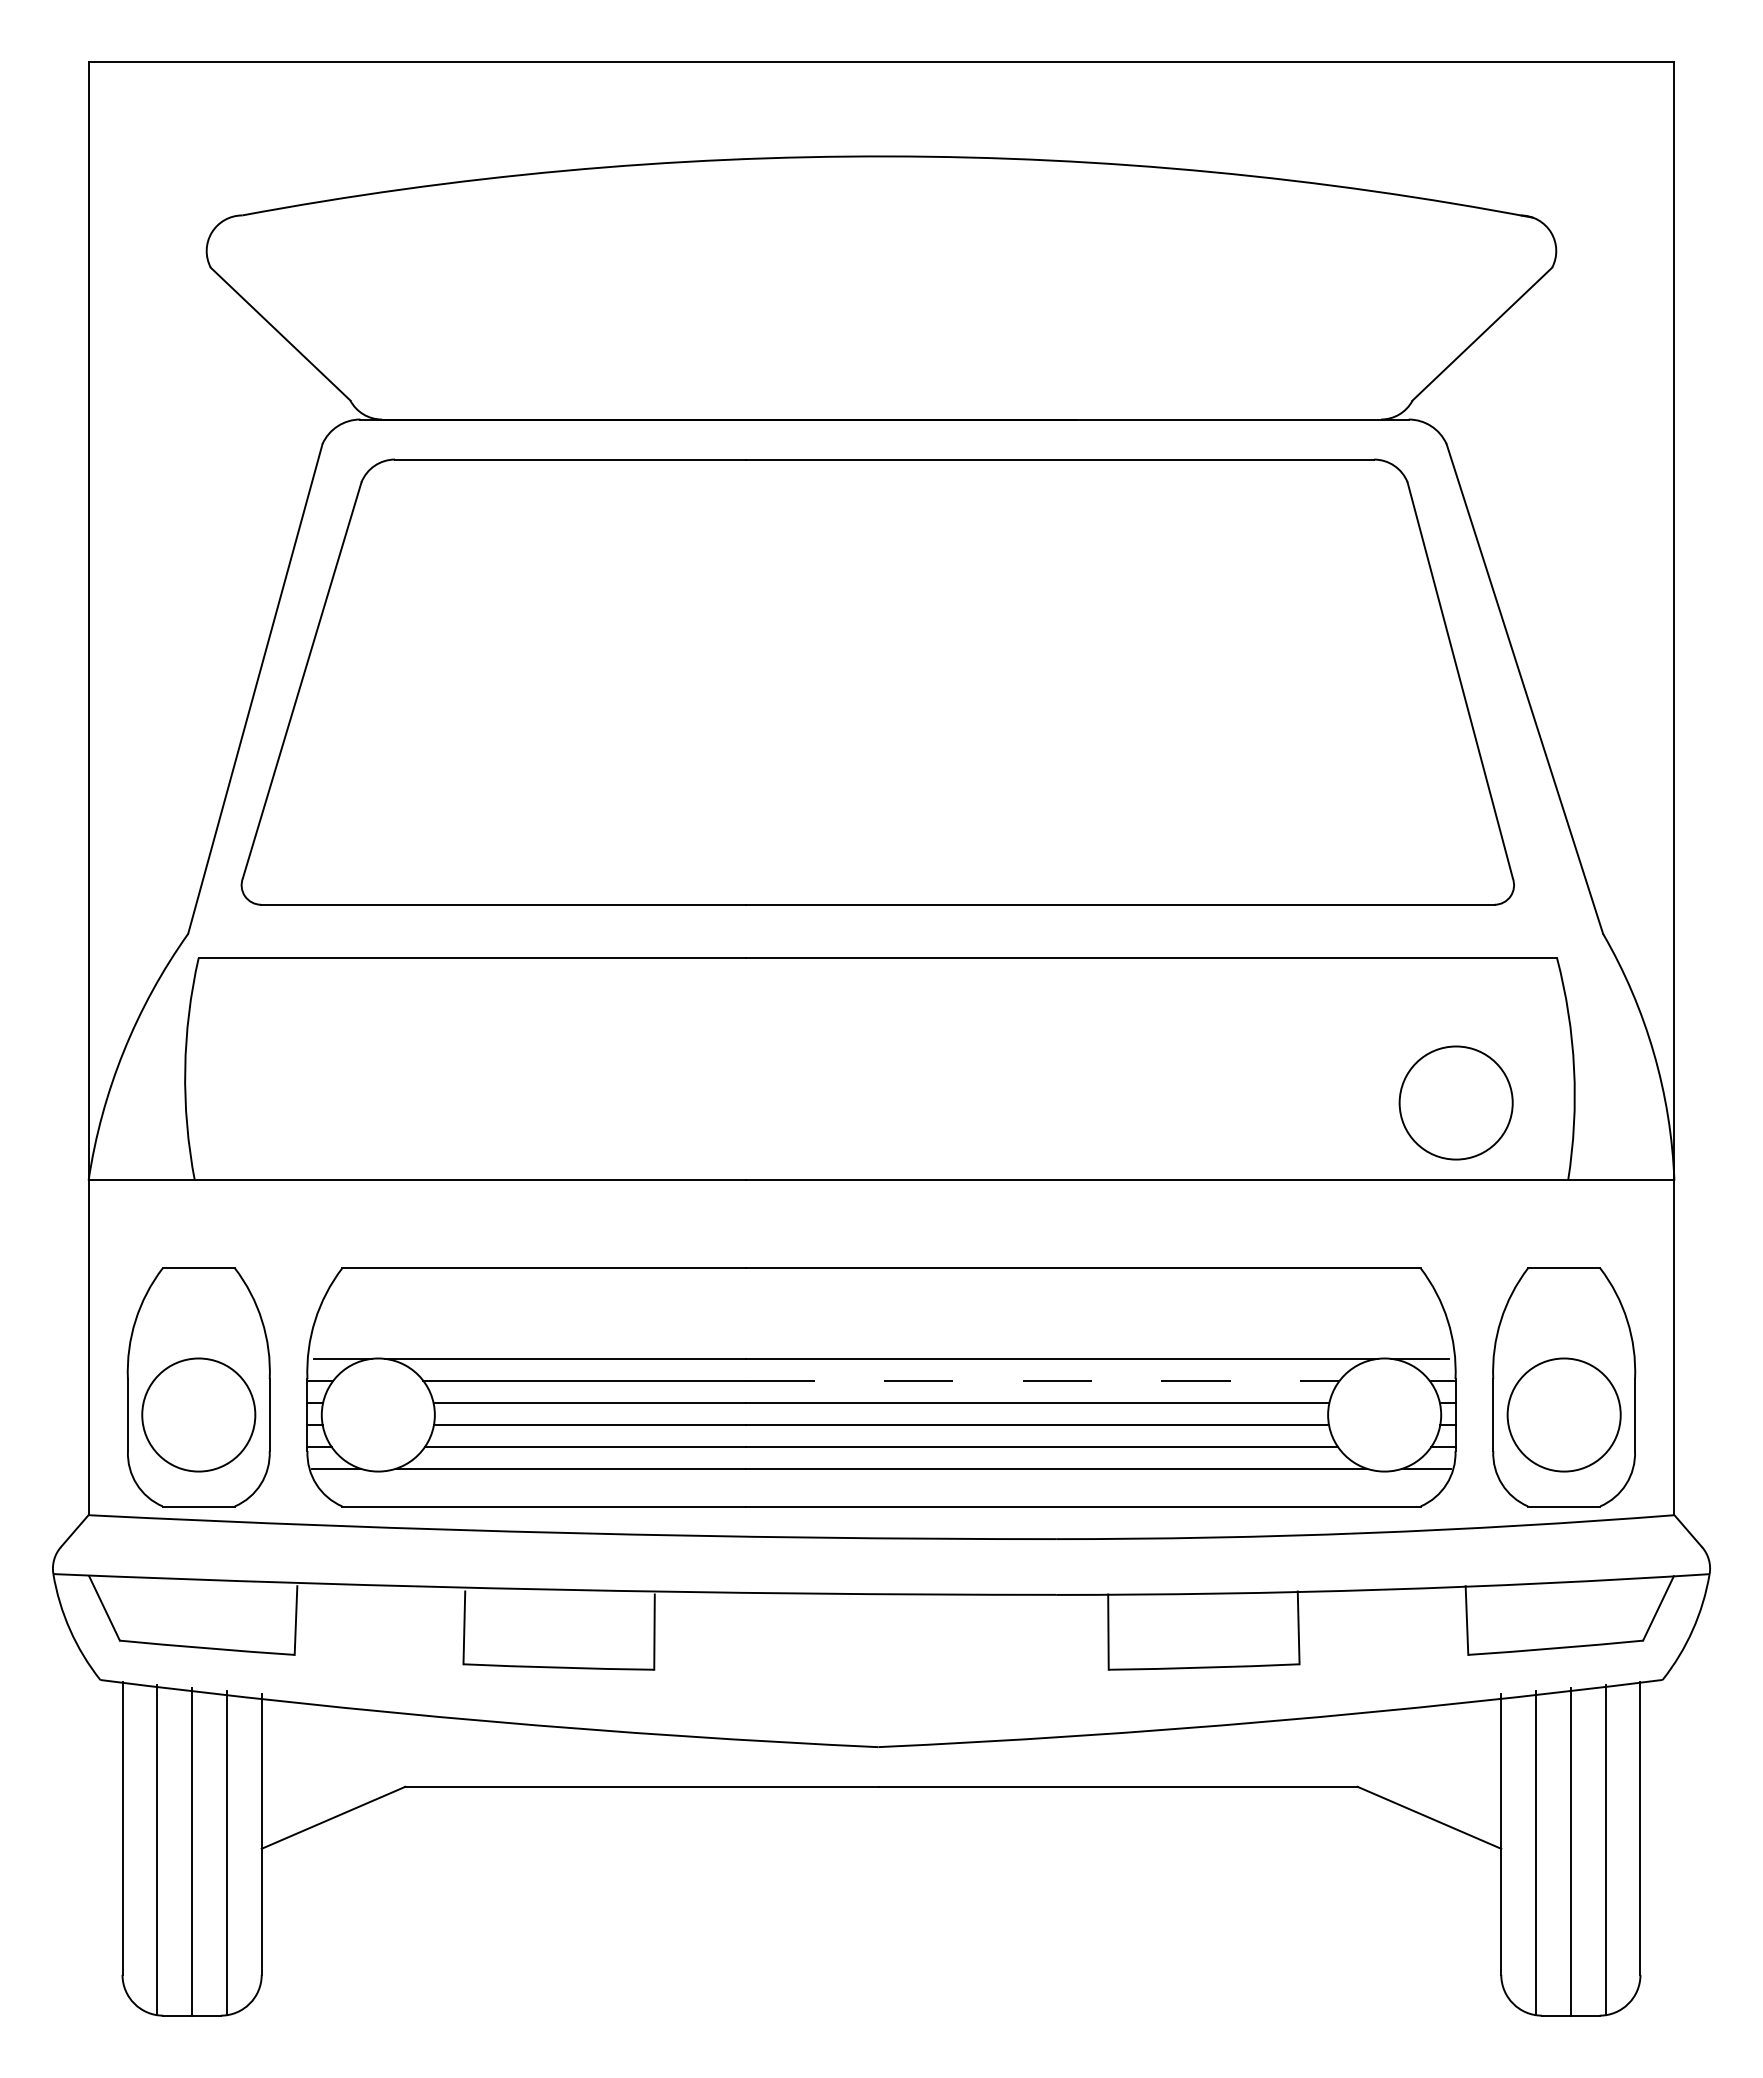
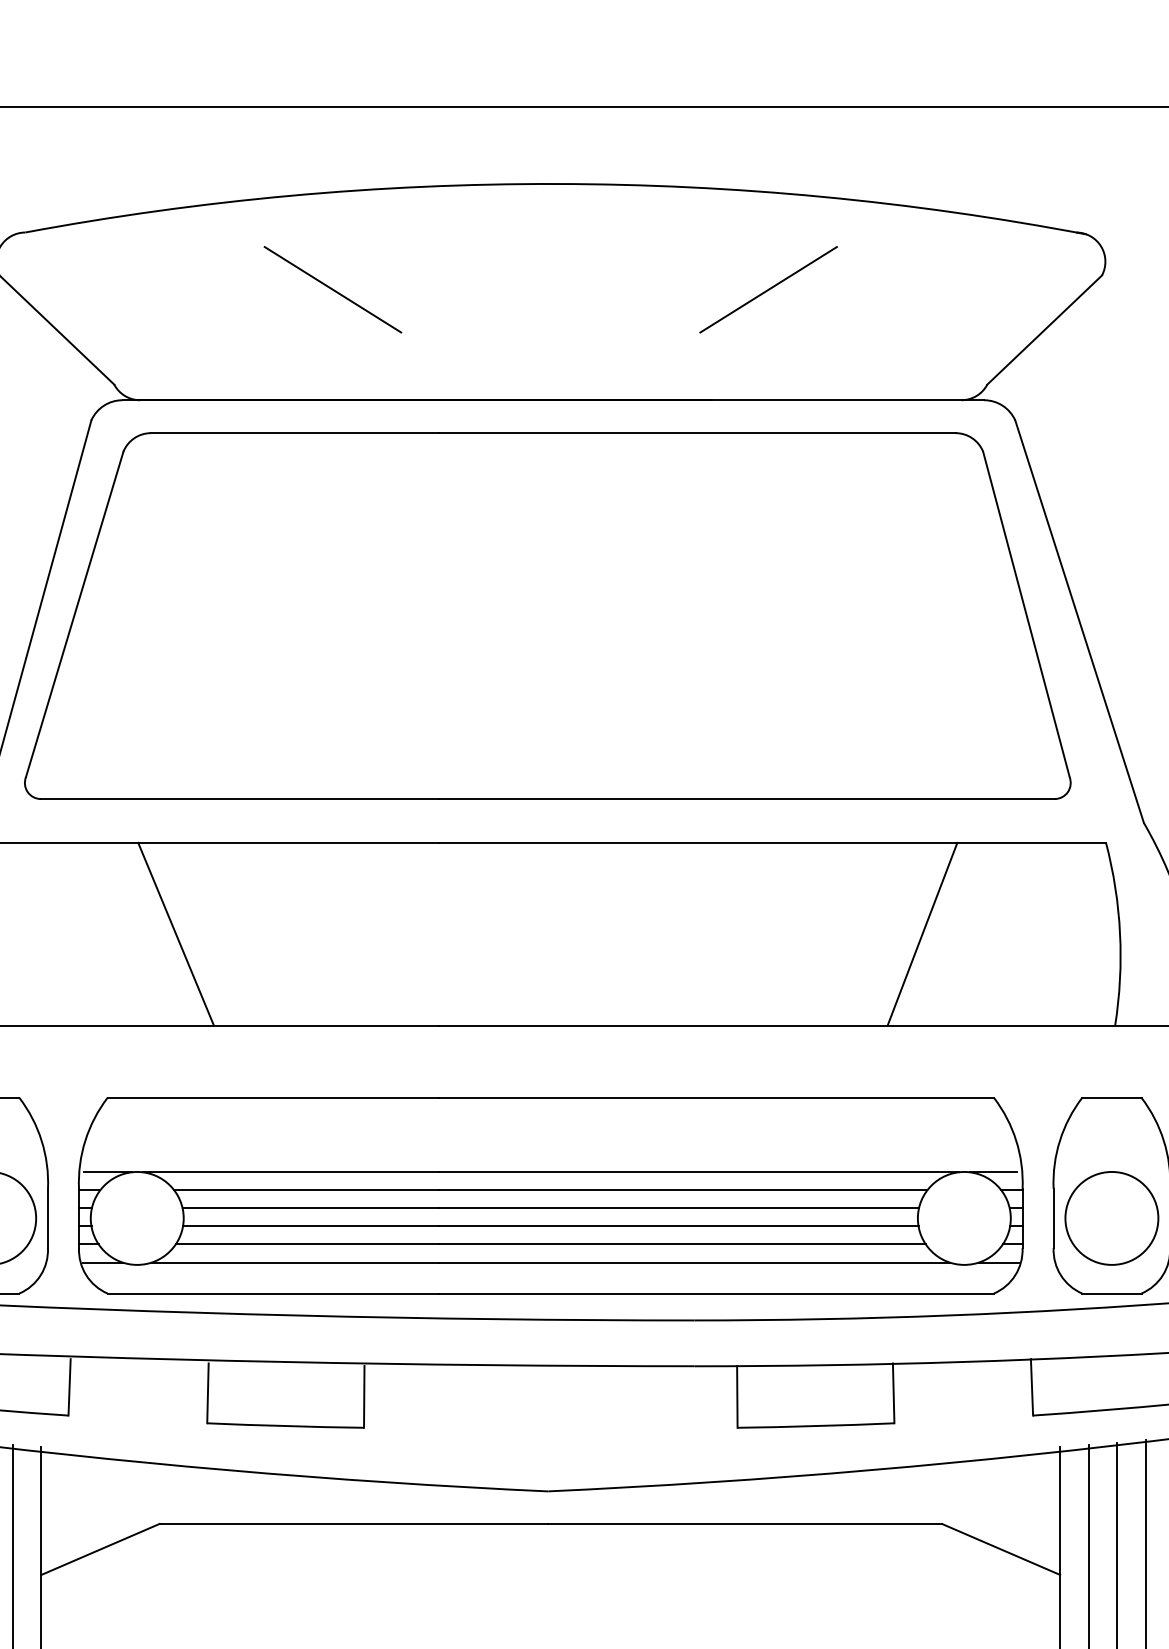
line: (616, 285) -> (333, 290), added
line: (1146, 285) -> (768, 290), added
line: (425, 1069) -> (176, 934), added
line: (1333, 1069) -> (922, 934), added
circle: (1455, 1102) -> (1022, 961), removed
line: (1043, 1380) -> (683, 1190), dashed -> solid

